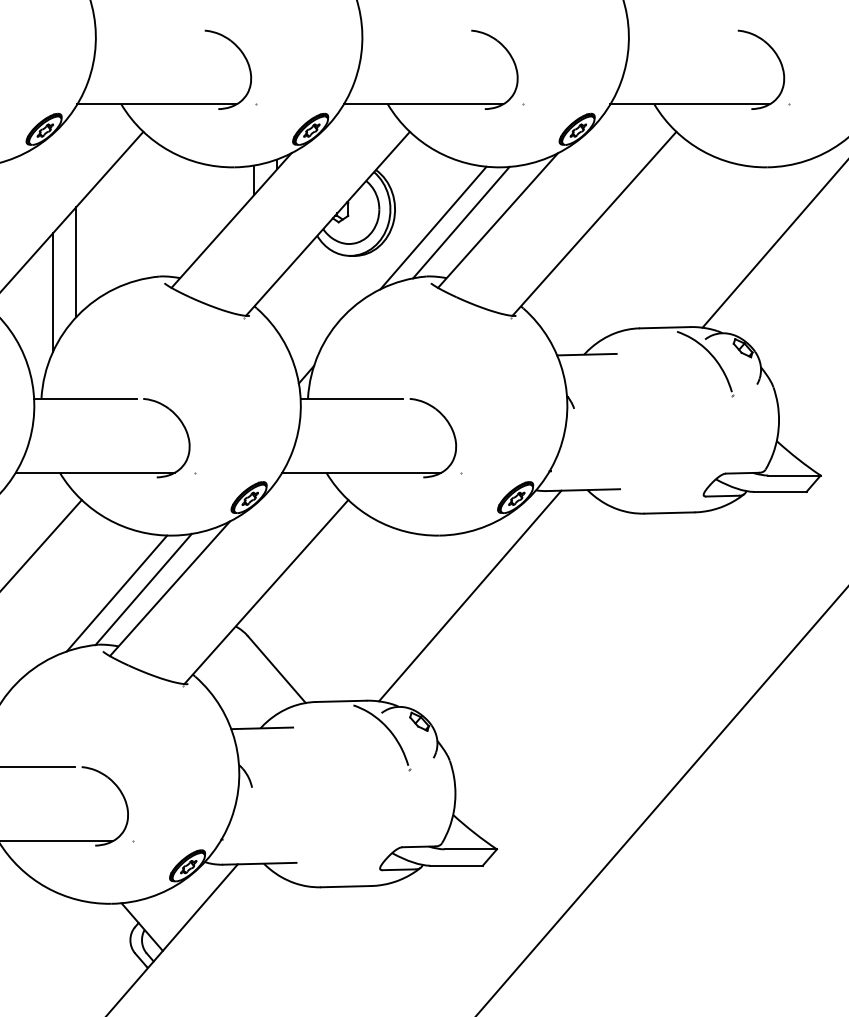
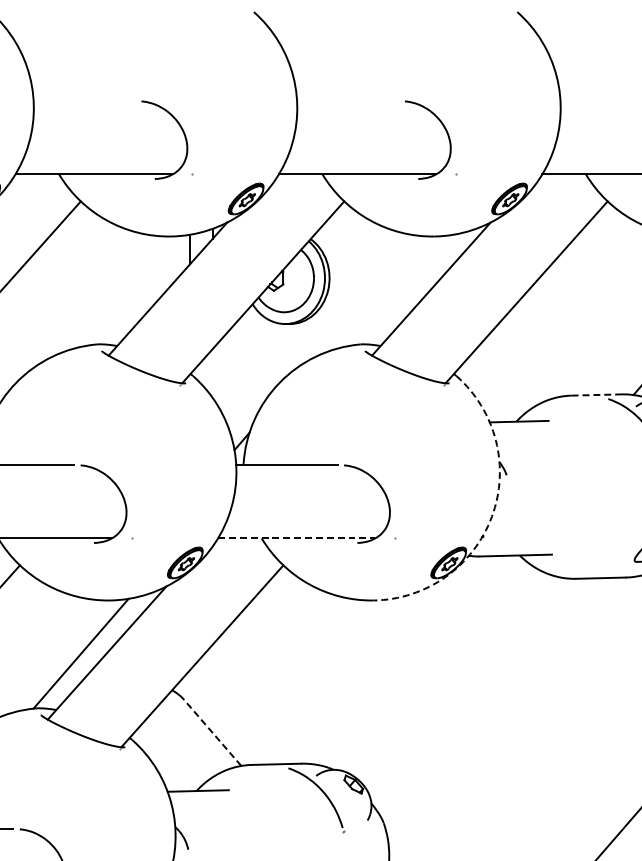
line: (461, 222) -> (395, 291), removed
line: (433, 227) -> (367, 295), removed
line: (76, 262) -> (14, 330), removed
line: (664, 327) -> (595, 394), solid -> dashed
arc: (559, 450) -> (492, 516), solid -> dashed
line: (361, 472) -> (296, 538), solid -> dashed
line: (116, 593) -> (54, 657), removed
line: (470, 595) -> (404, 659), removed
line: (276, 669) -> (212, 732), solid -> dashed

